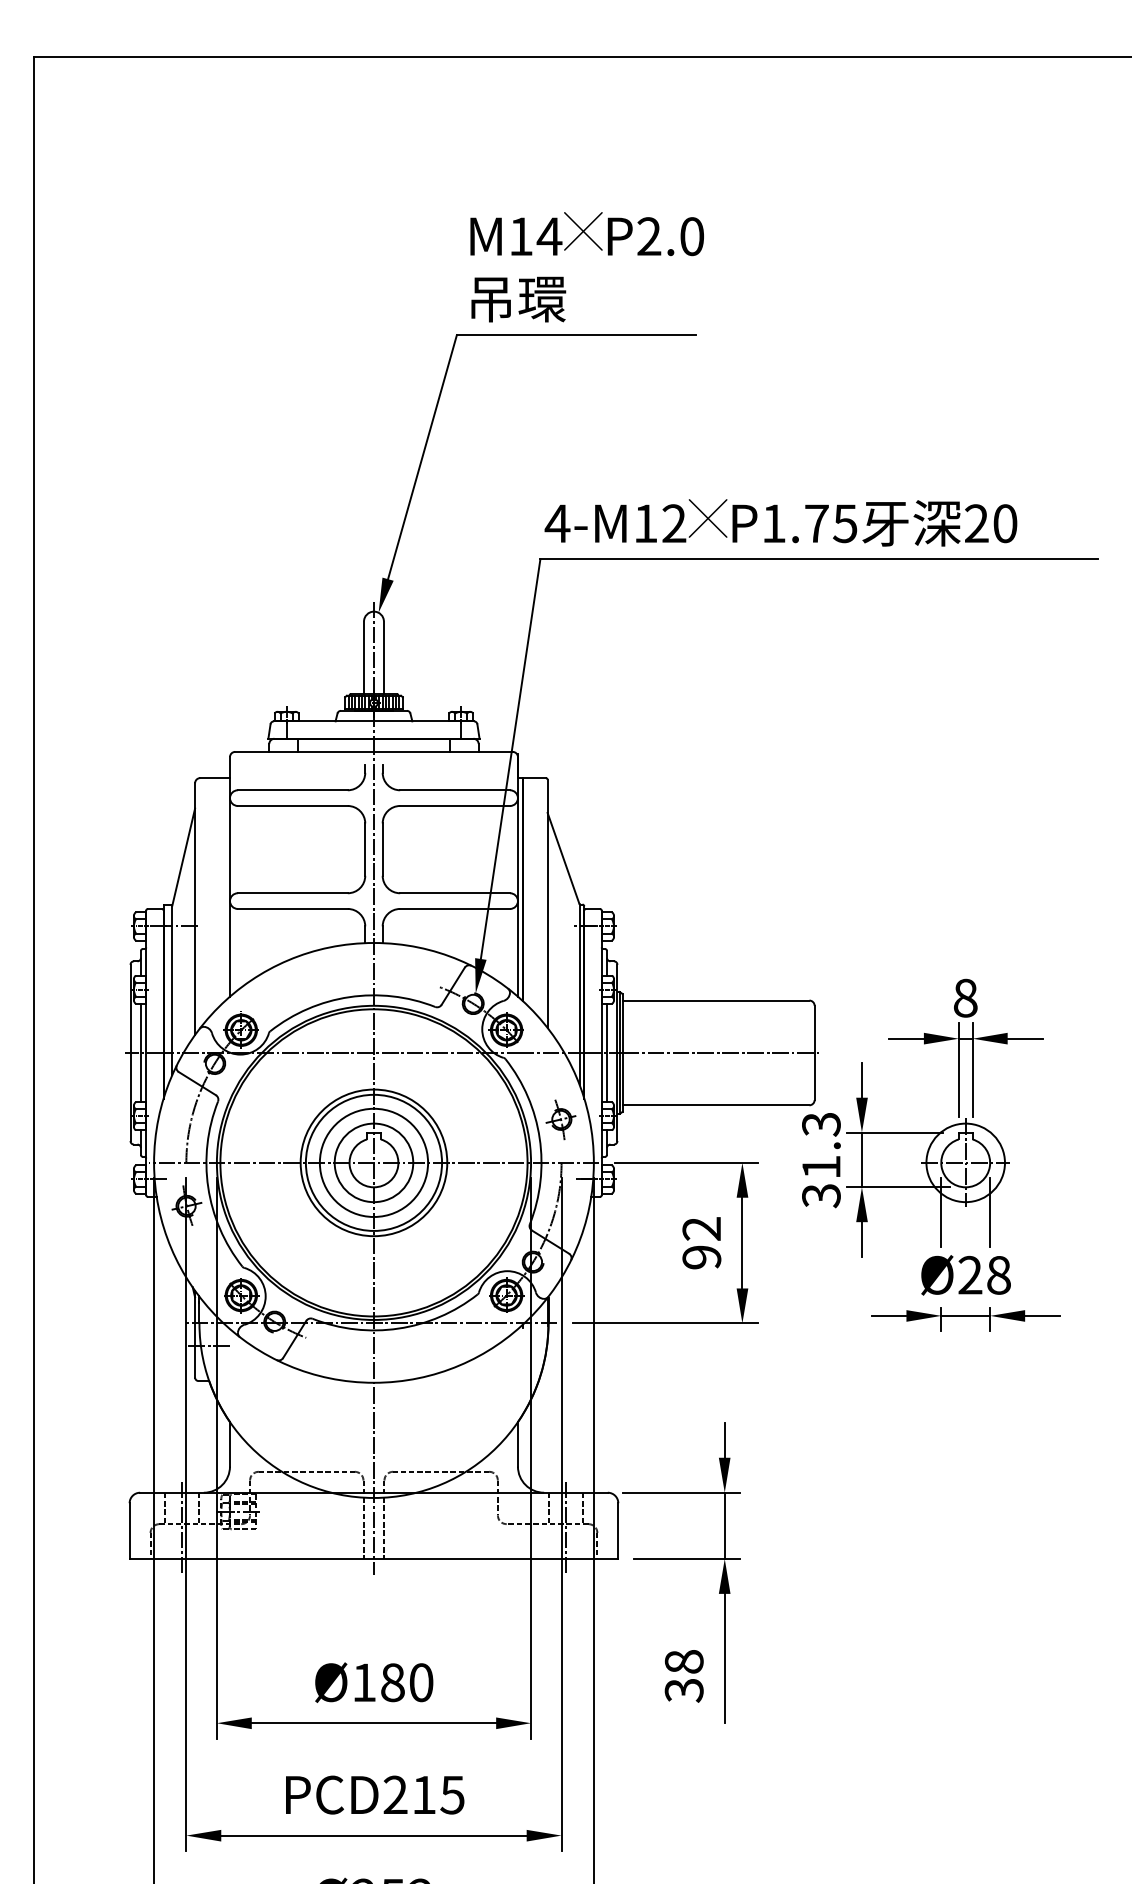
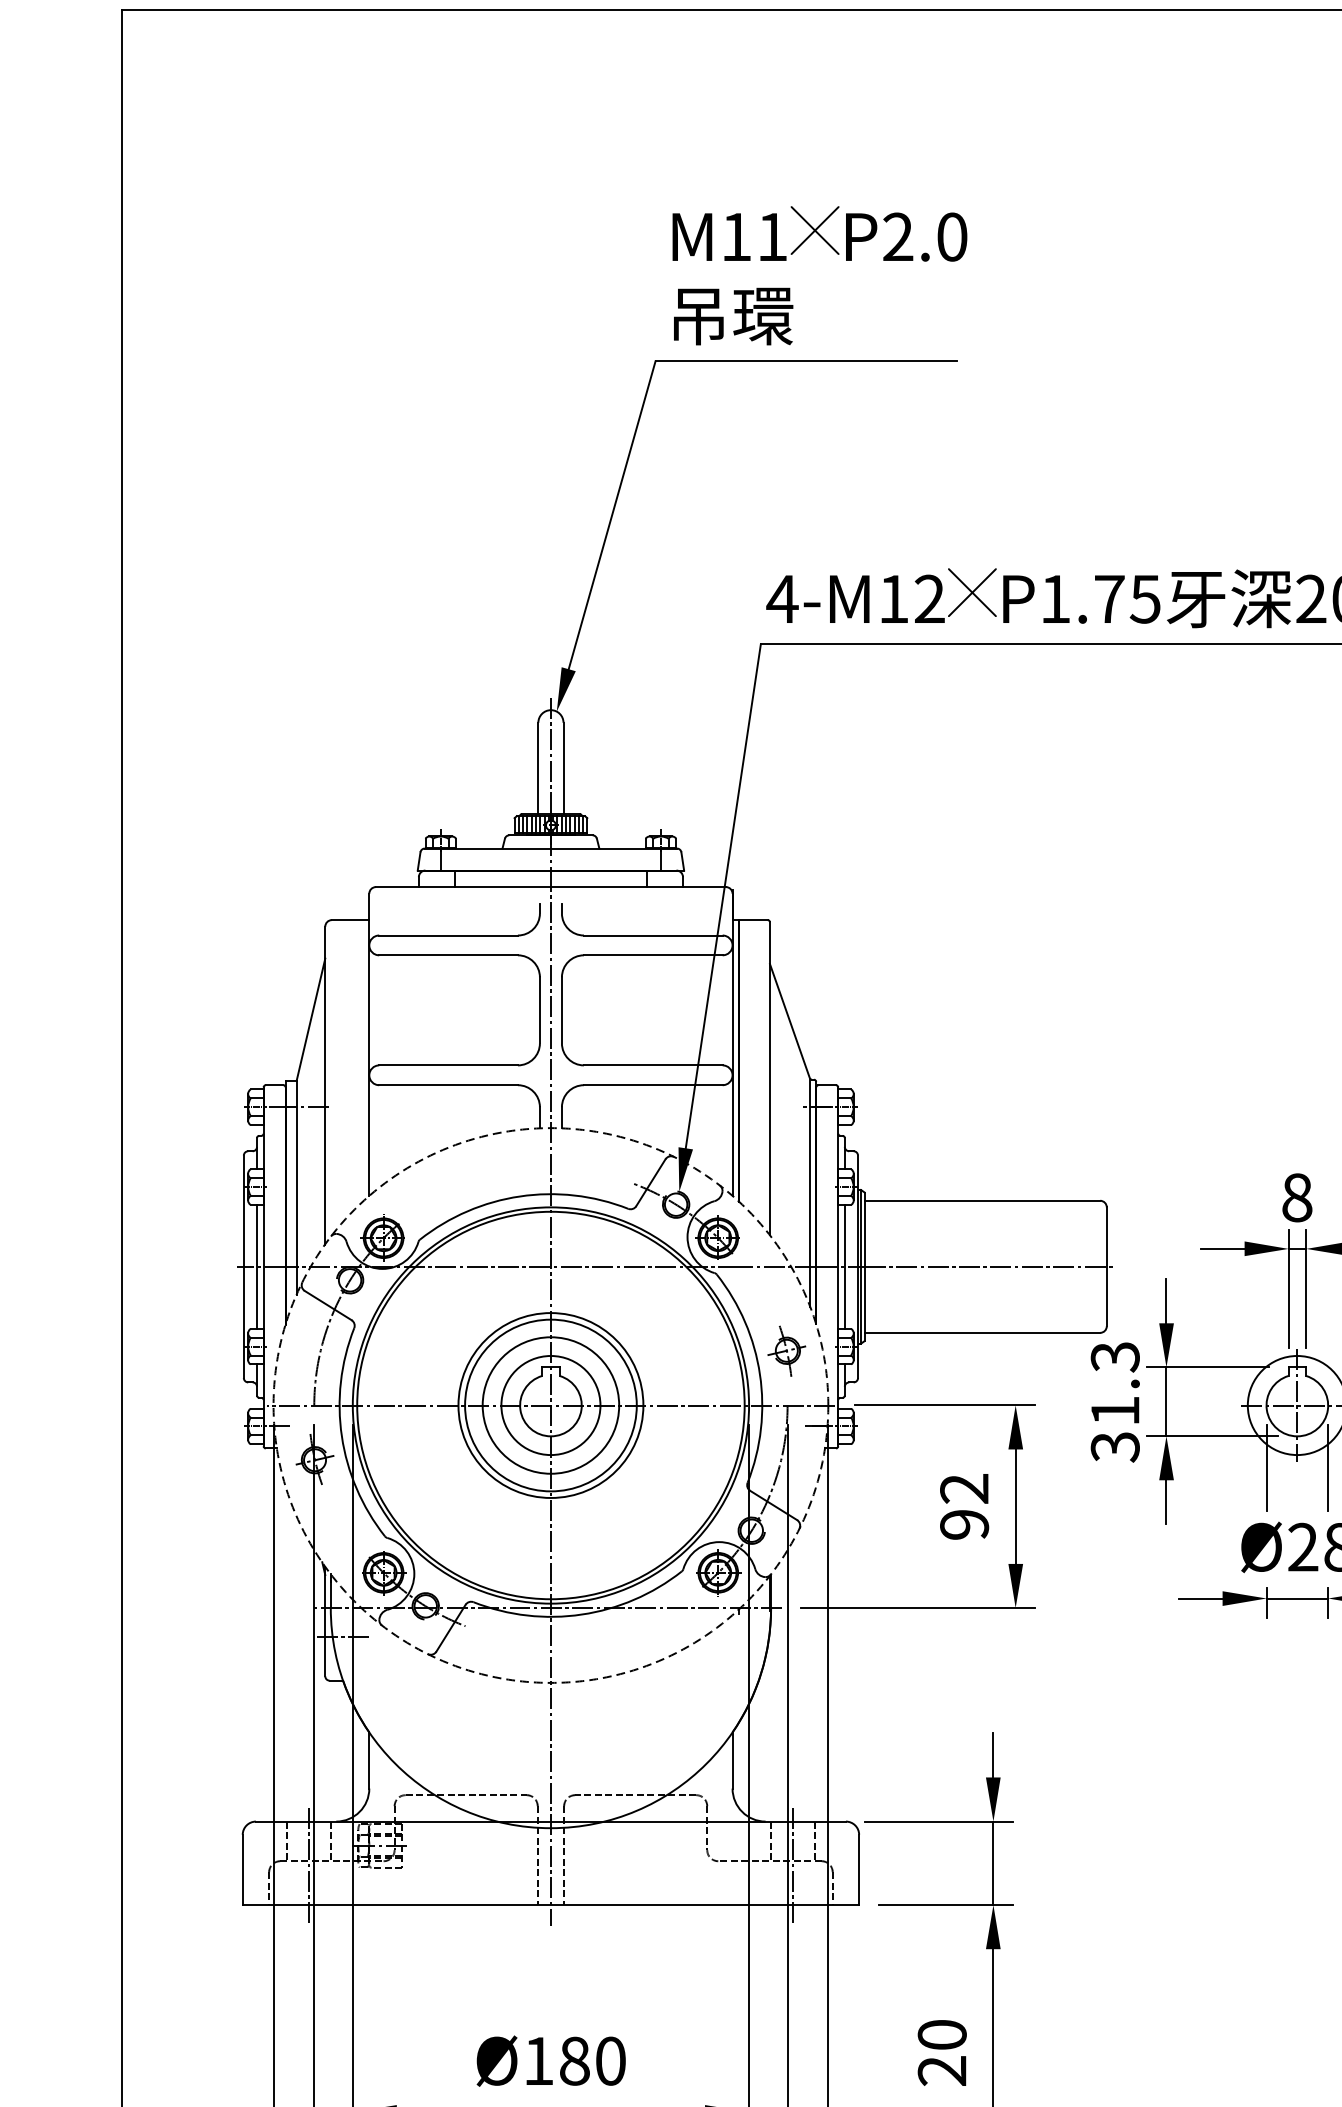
text: (549, 236) -> (772, 236), M14 -> M11
circle: (373, 1162) -> (550, 1405), solid -> dashed
text: (683, 1676) -> (941, 2053), 38 -> 20

